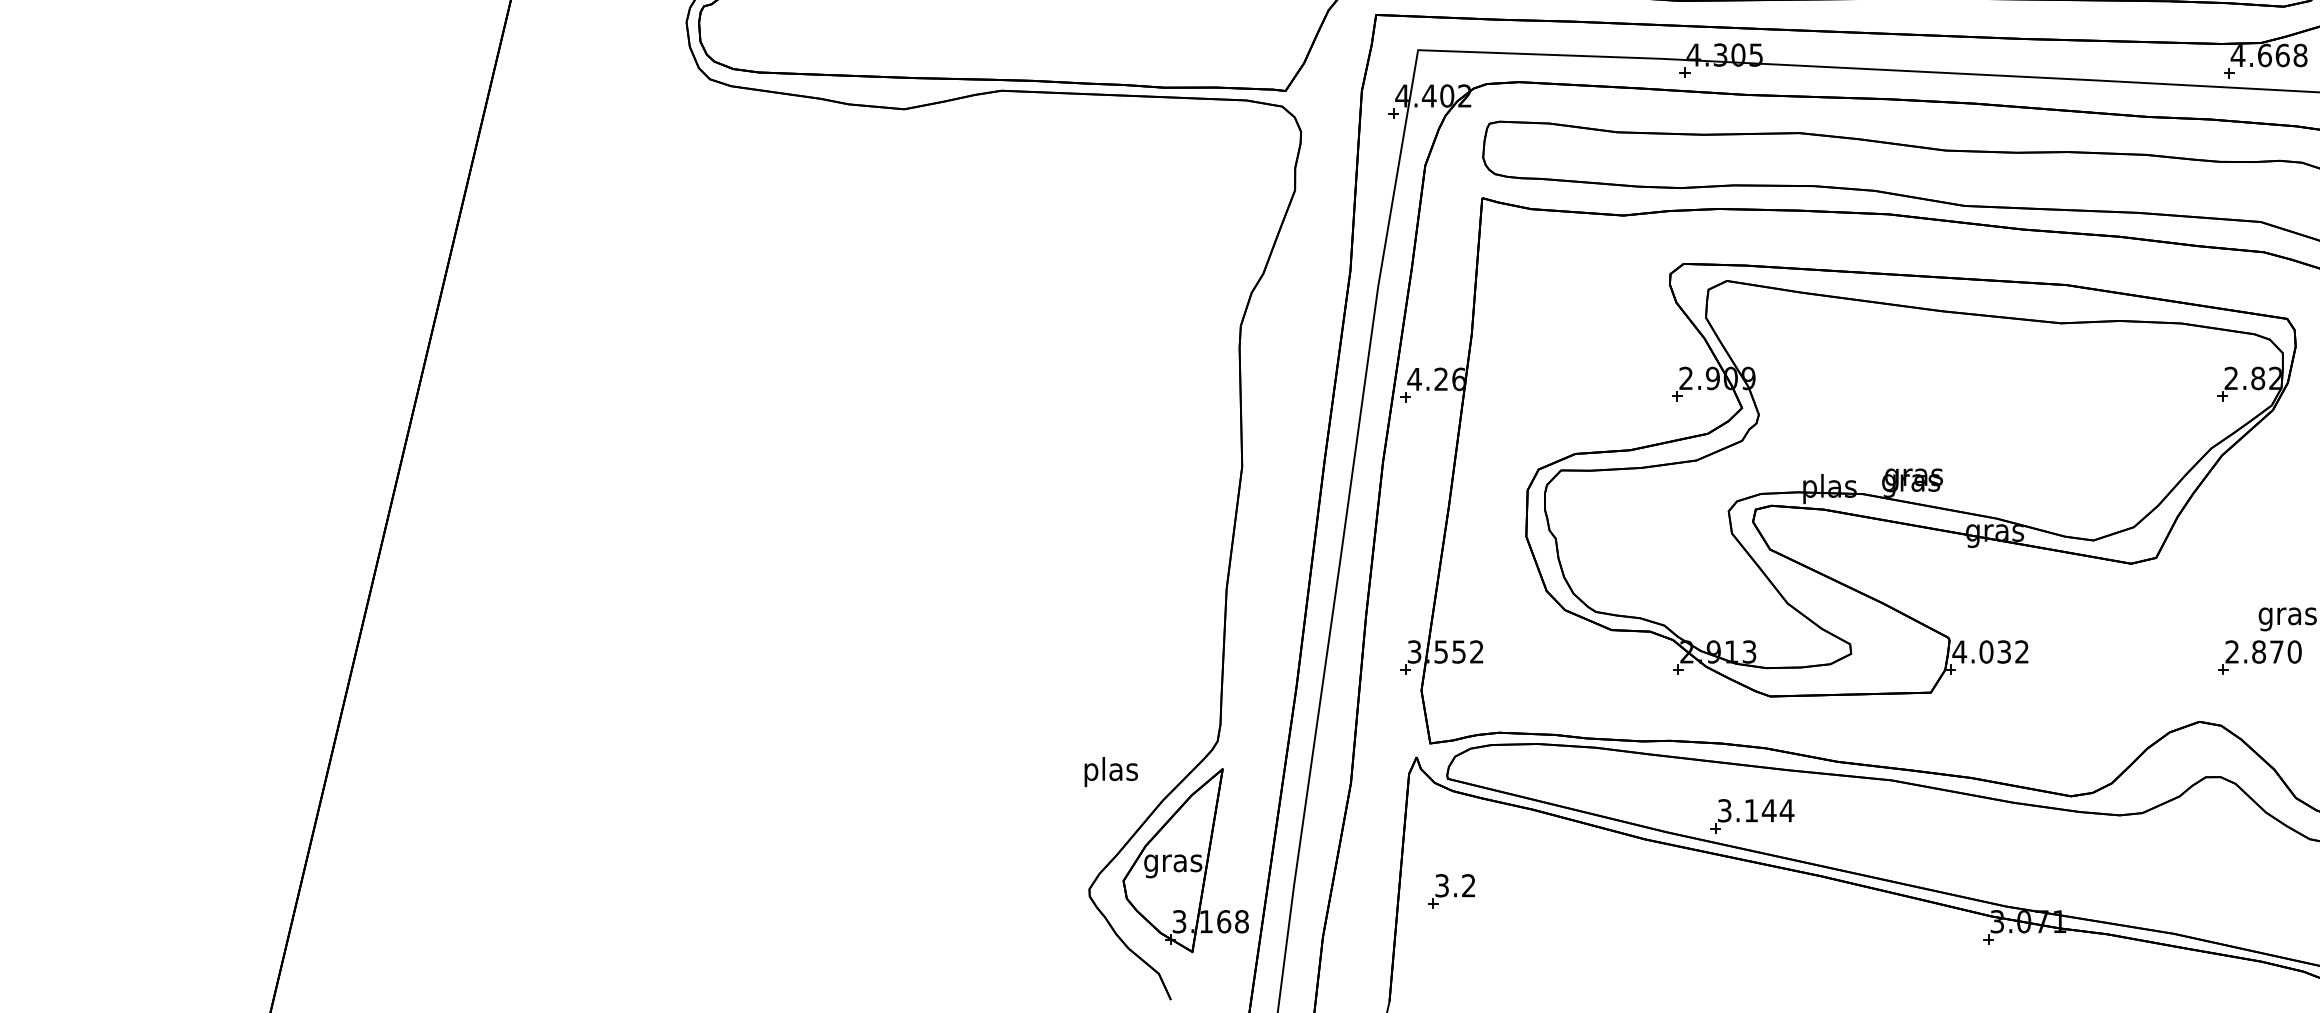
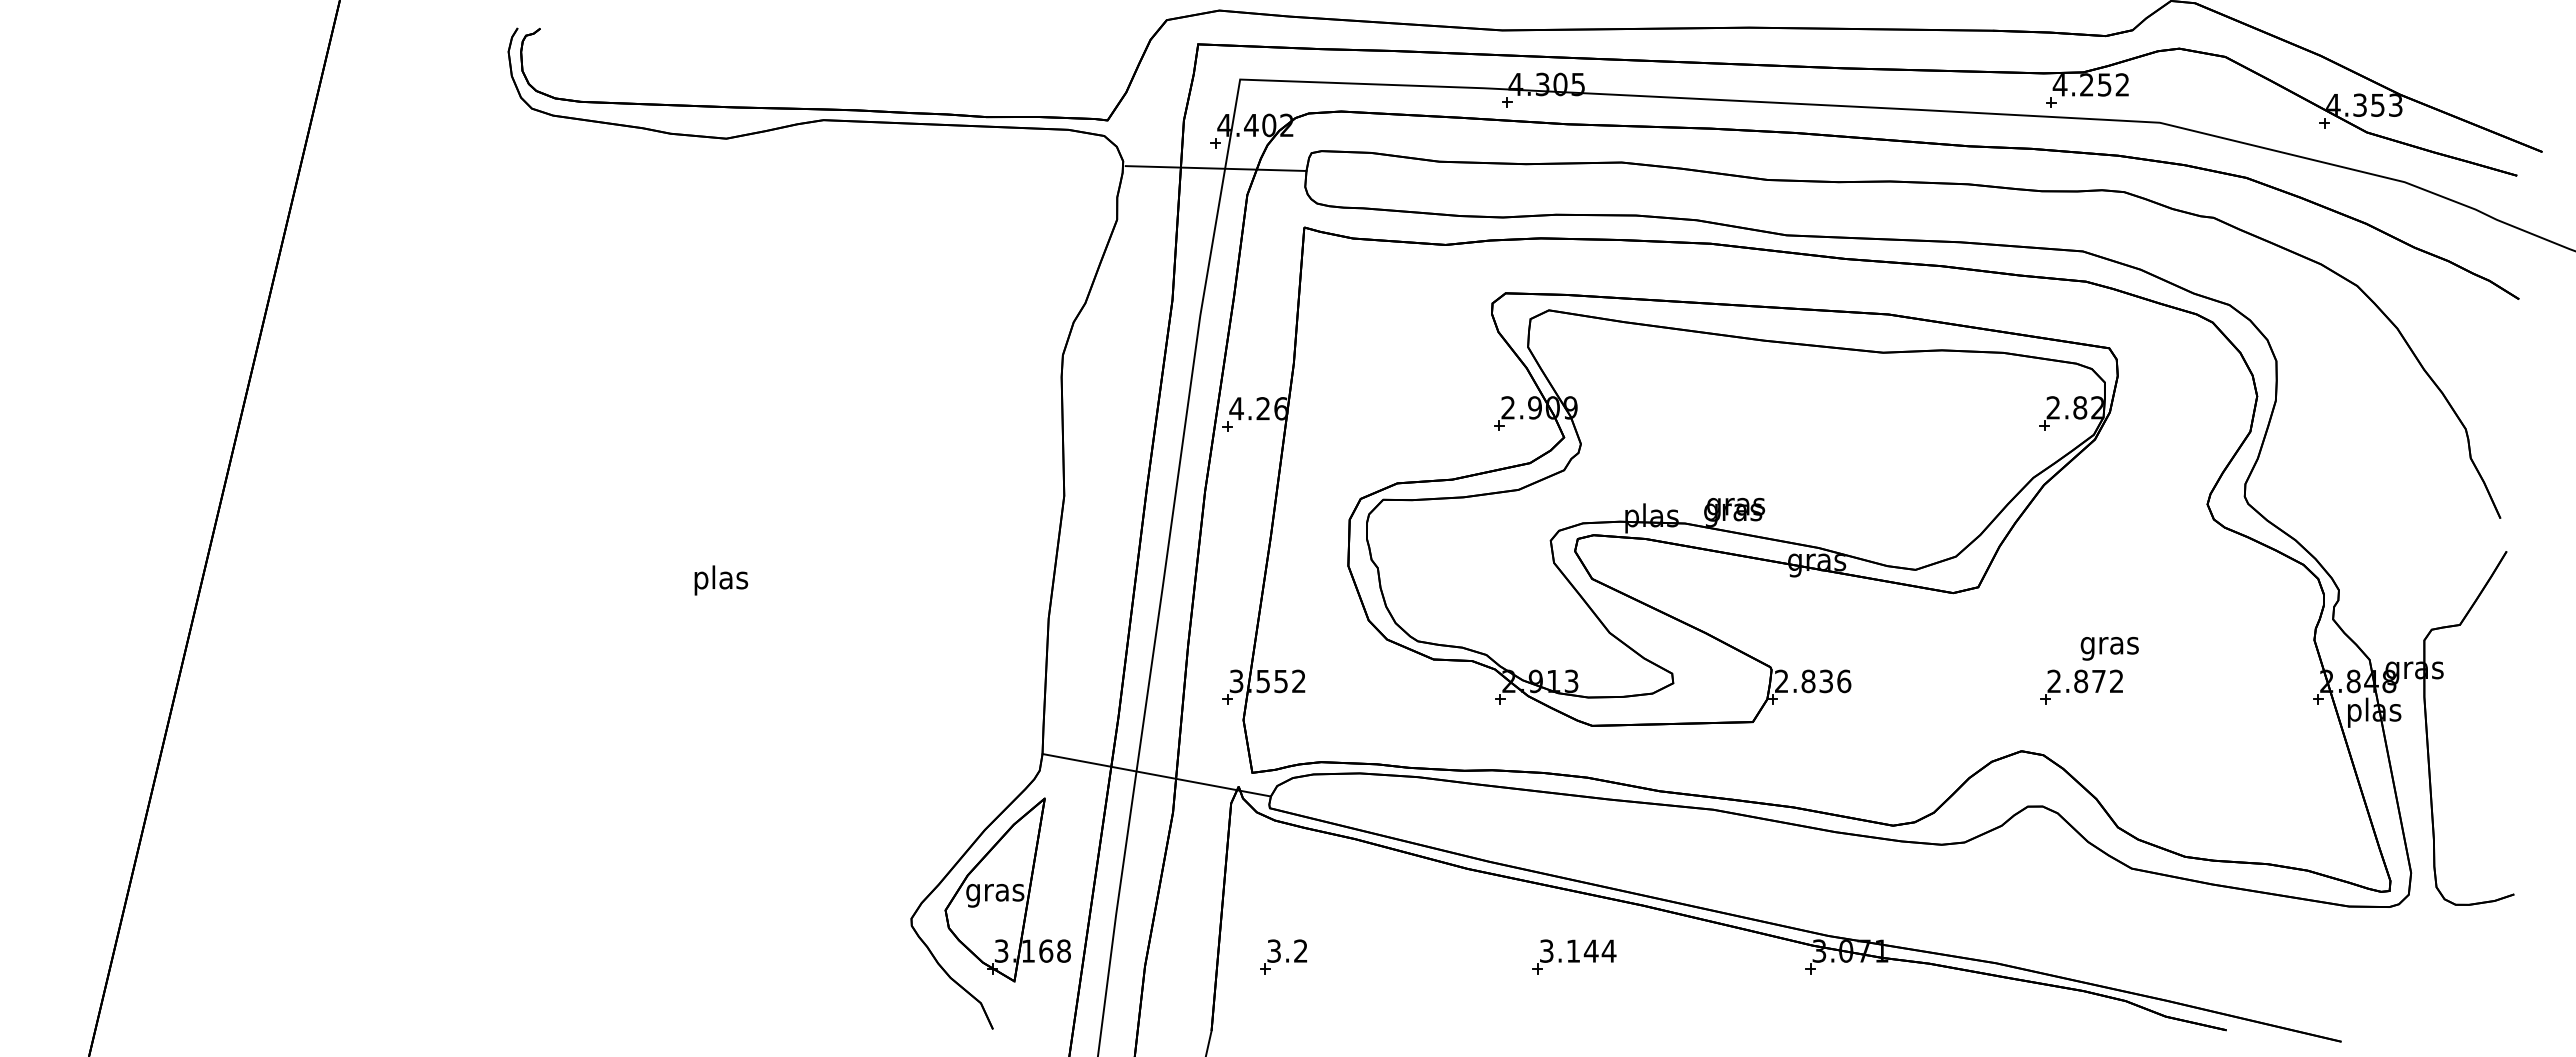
text: (2282, 55) -> (2104, 84), 4.668 -> 4.252
line: (1393, 139) -> (1215, 168), added
text: (1990, 652) -> (1812, 681), 4.032 -> 2.836
text: (2294, 652) -> (2116, 681), 2.870 -> 2.872
line: (1334, 746) -> (1156, 775), added
text: (1111, 772) -> (721, 580), moved
part: (1752, 816) -> (1574, 956), moved
part: (1451, 891) -> (1283, 956), moved

